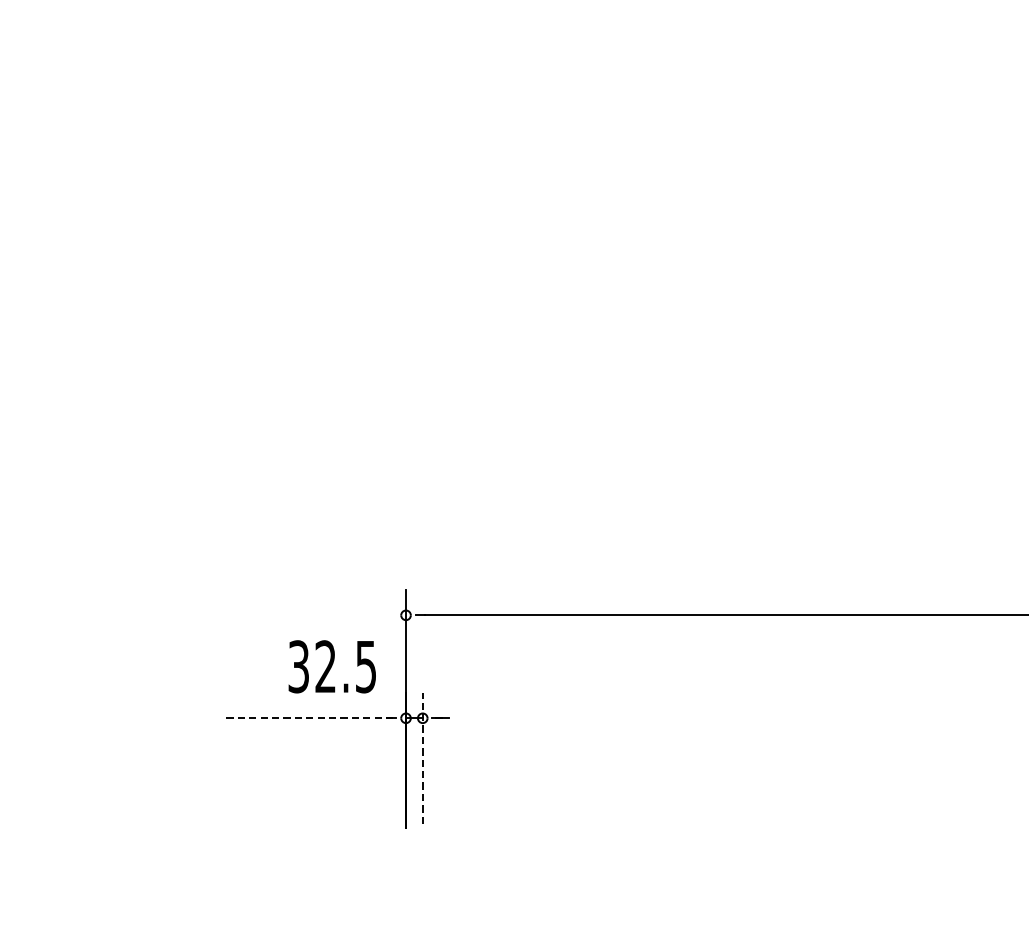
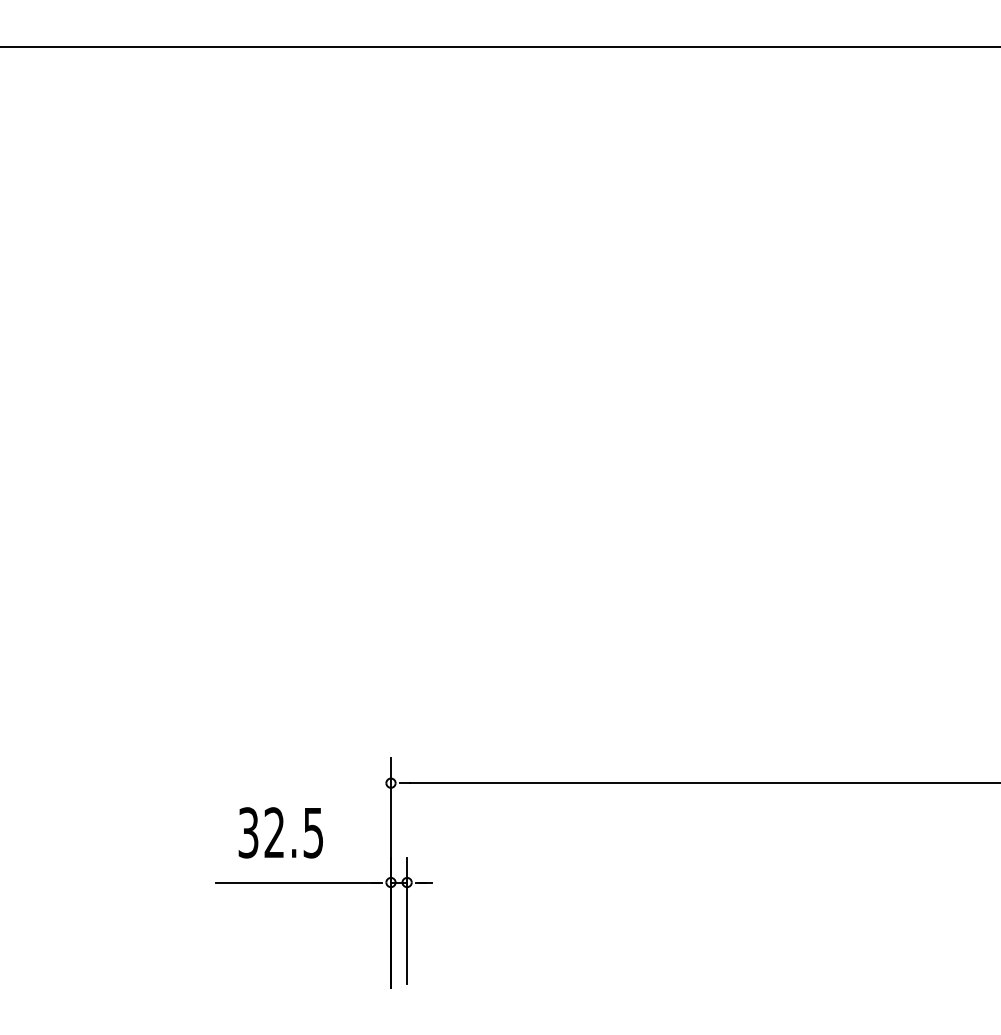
text: (331, 666) -> (280, 832), moved
line: (308, 718) -> (296, 882), dashed -> solid
line: (423, 757) -> (407, 920), dashed -> solid

